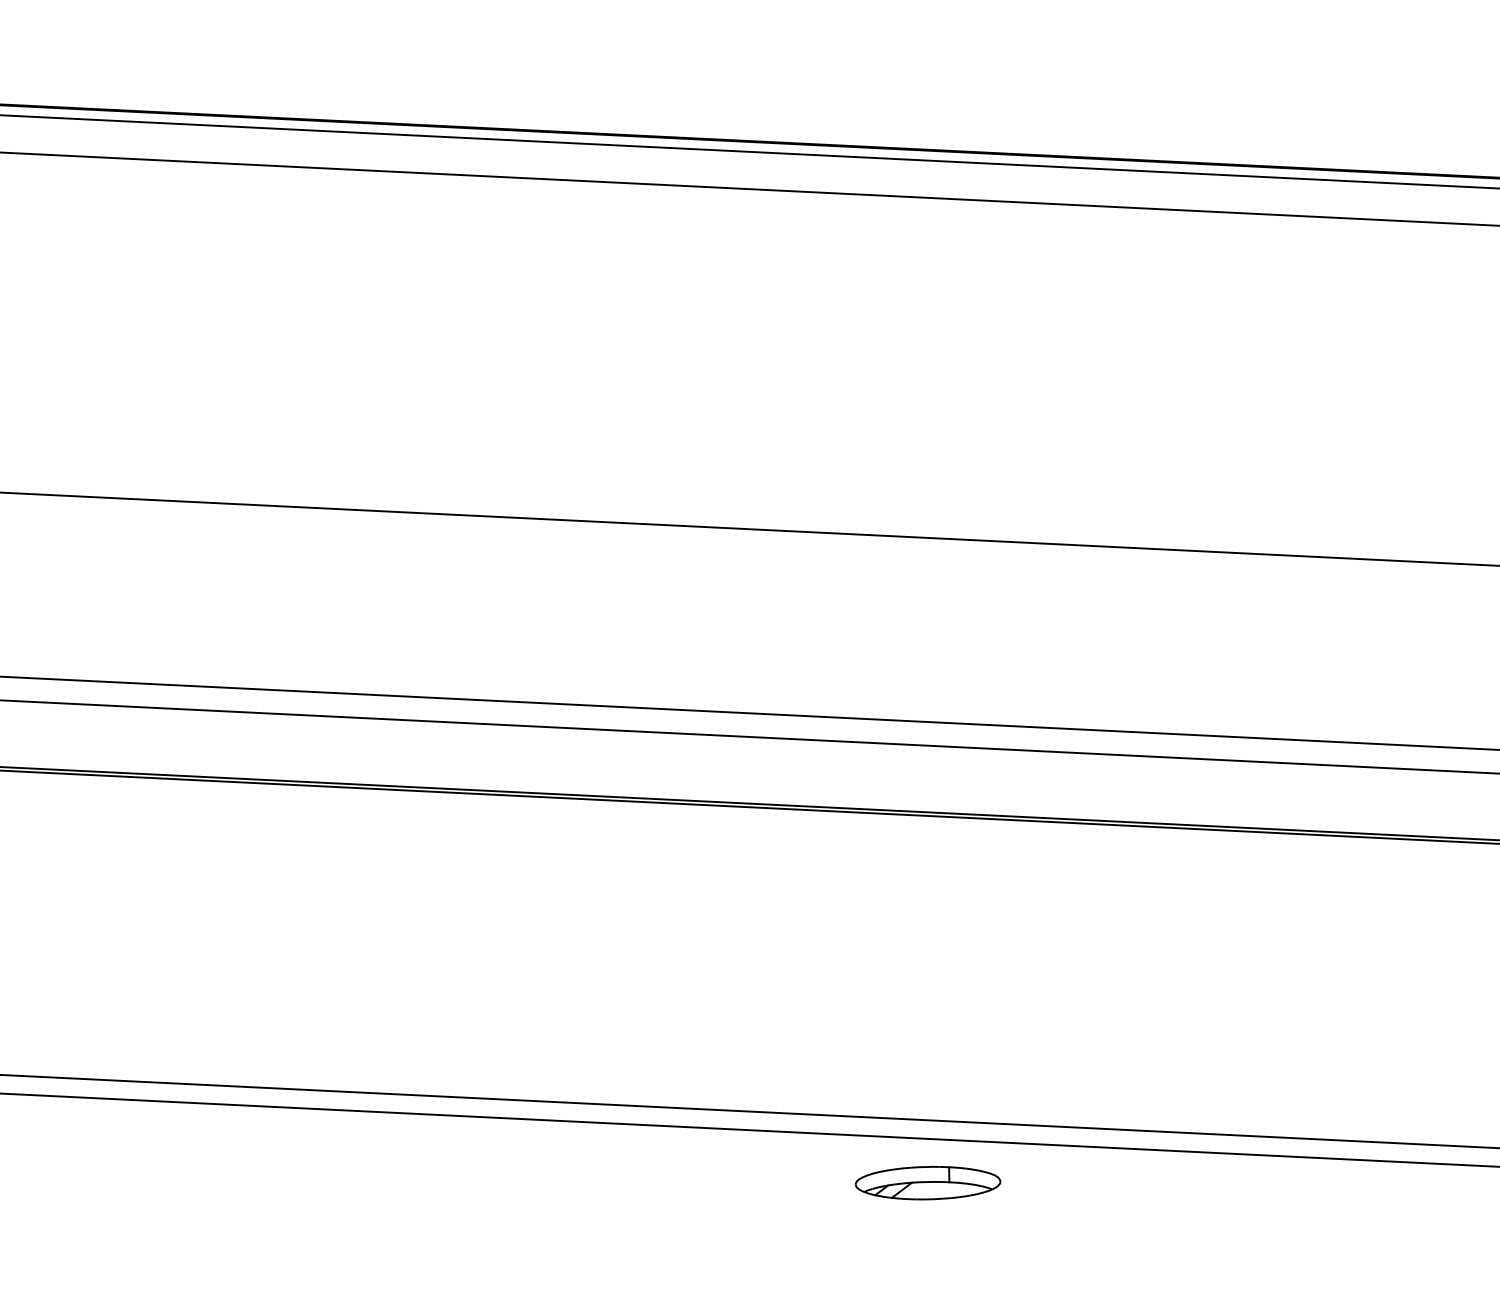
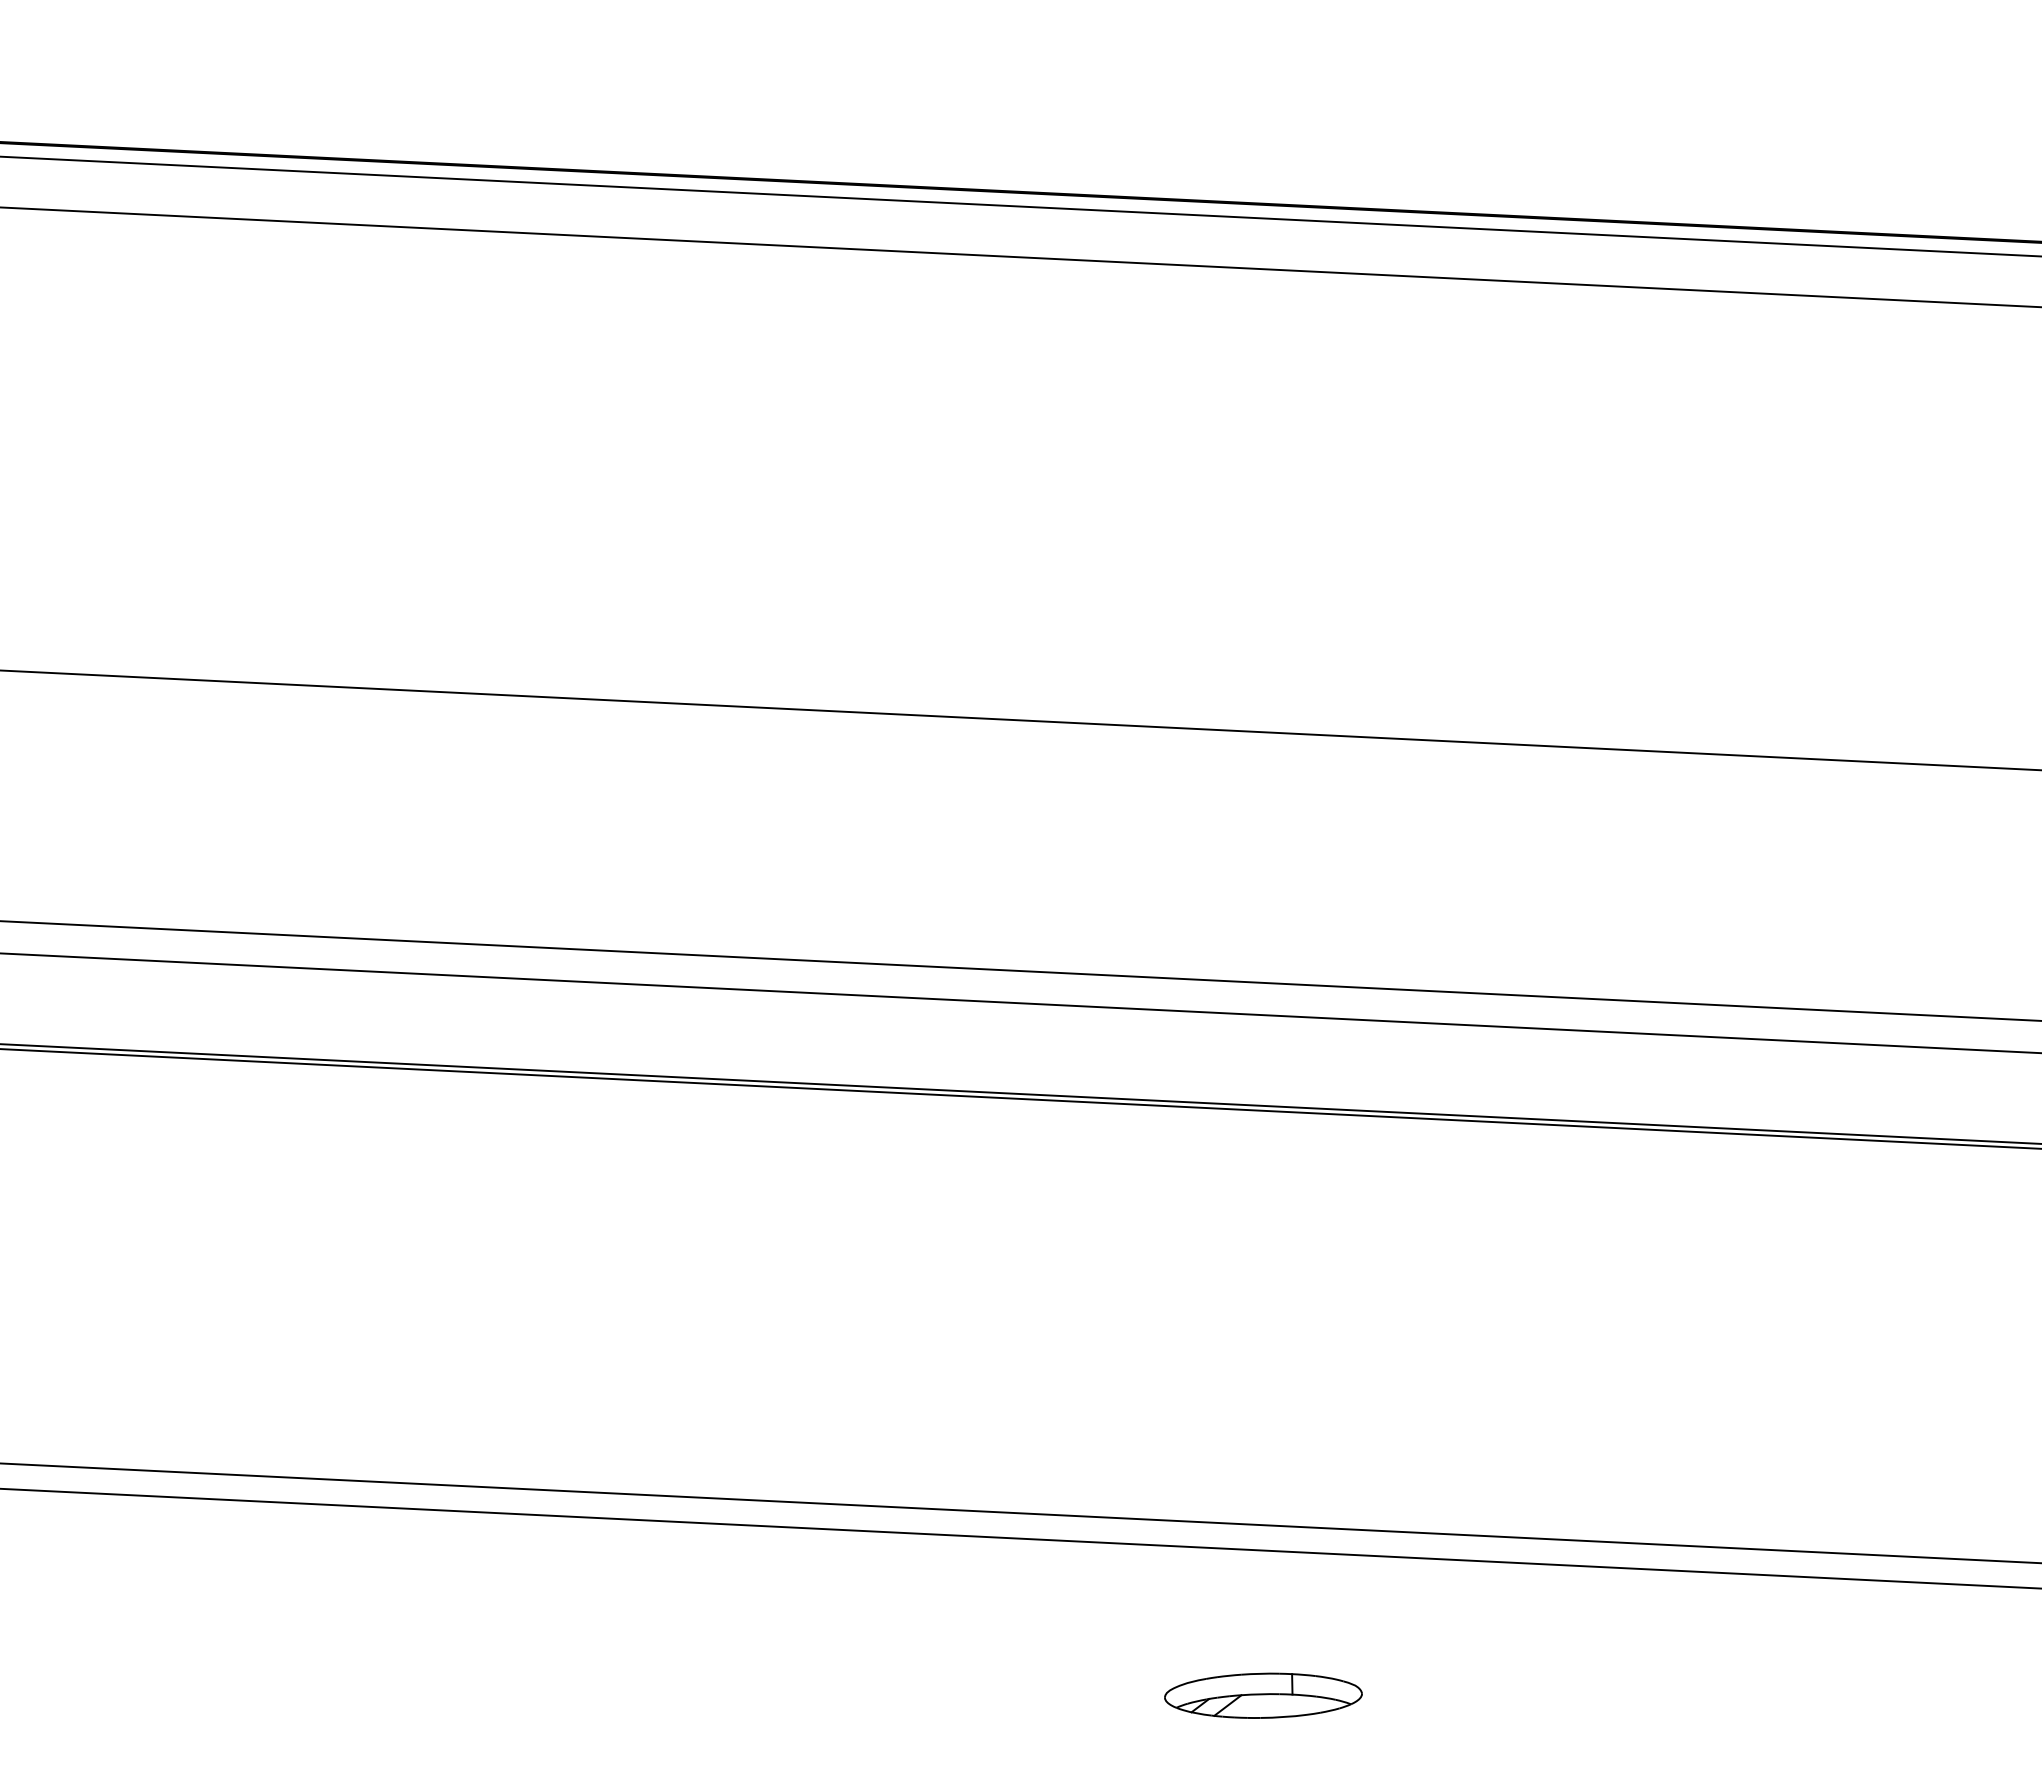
part: (928, 1182) -> (1263, 1695), moved

